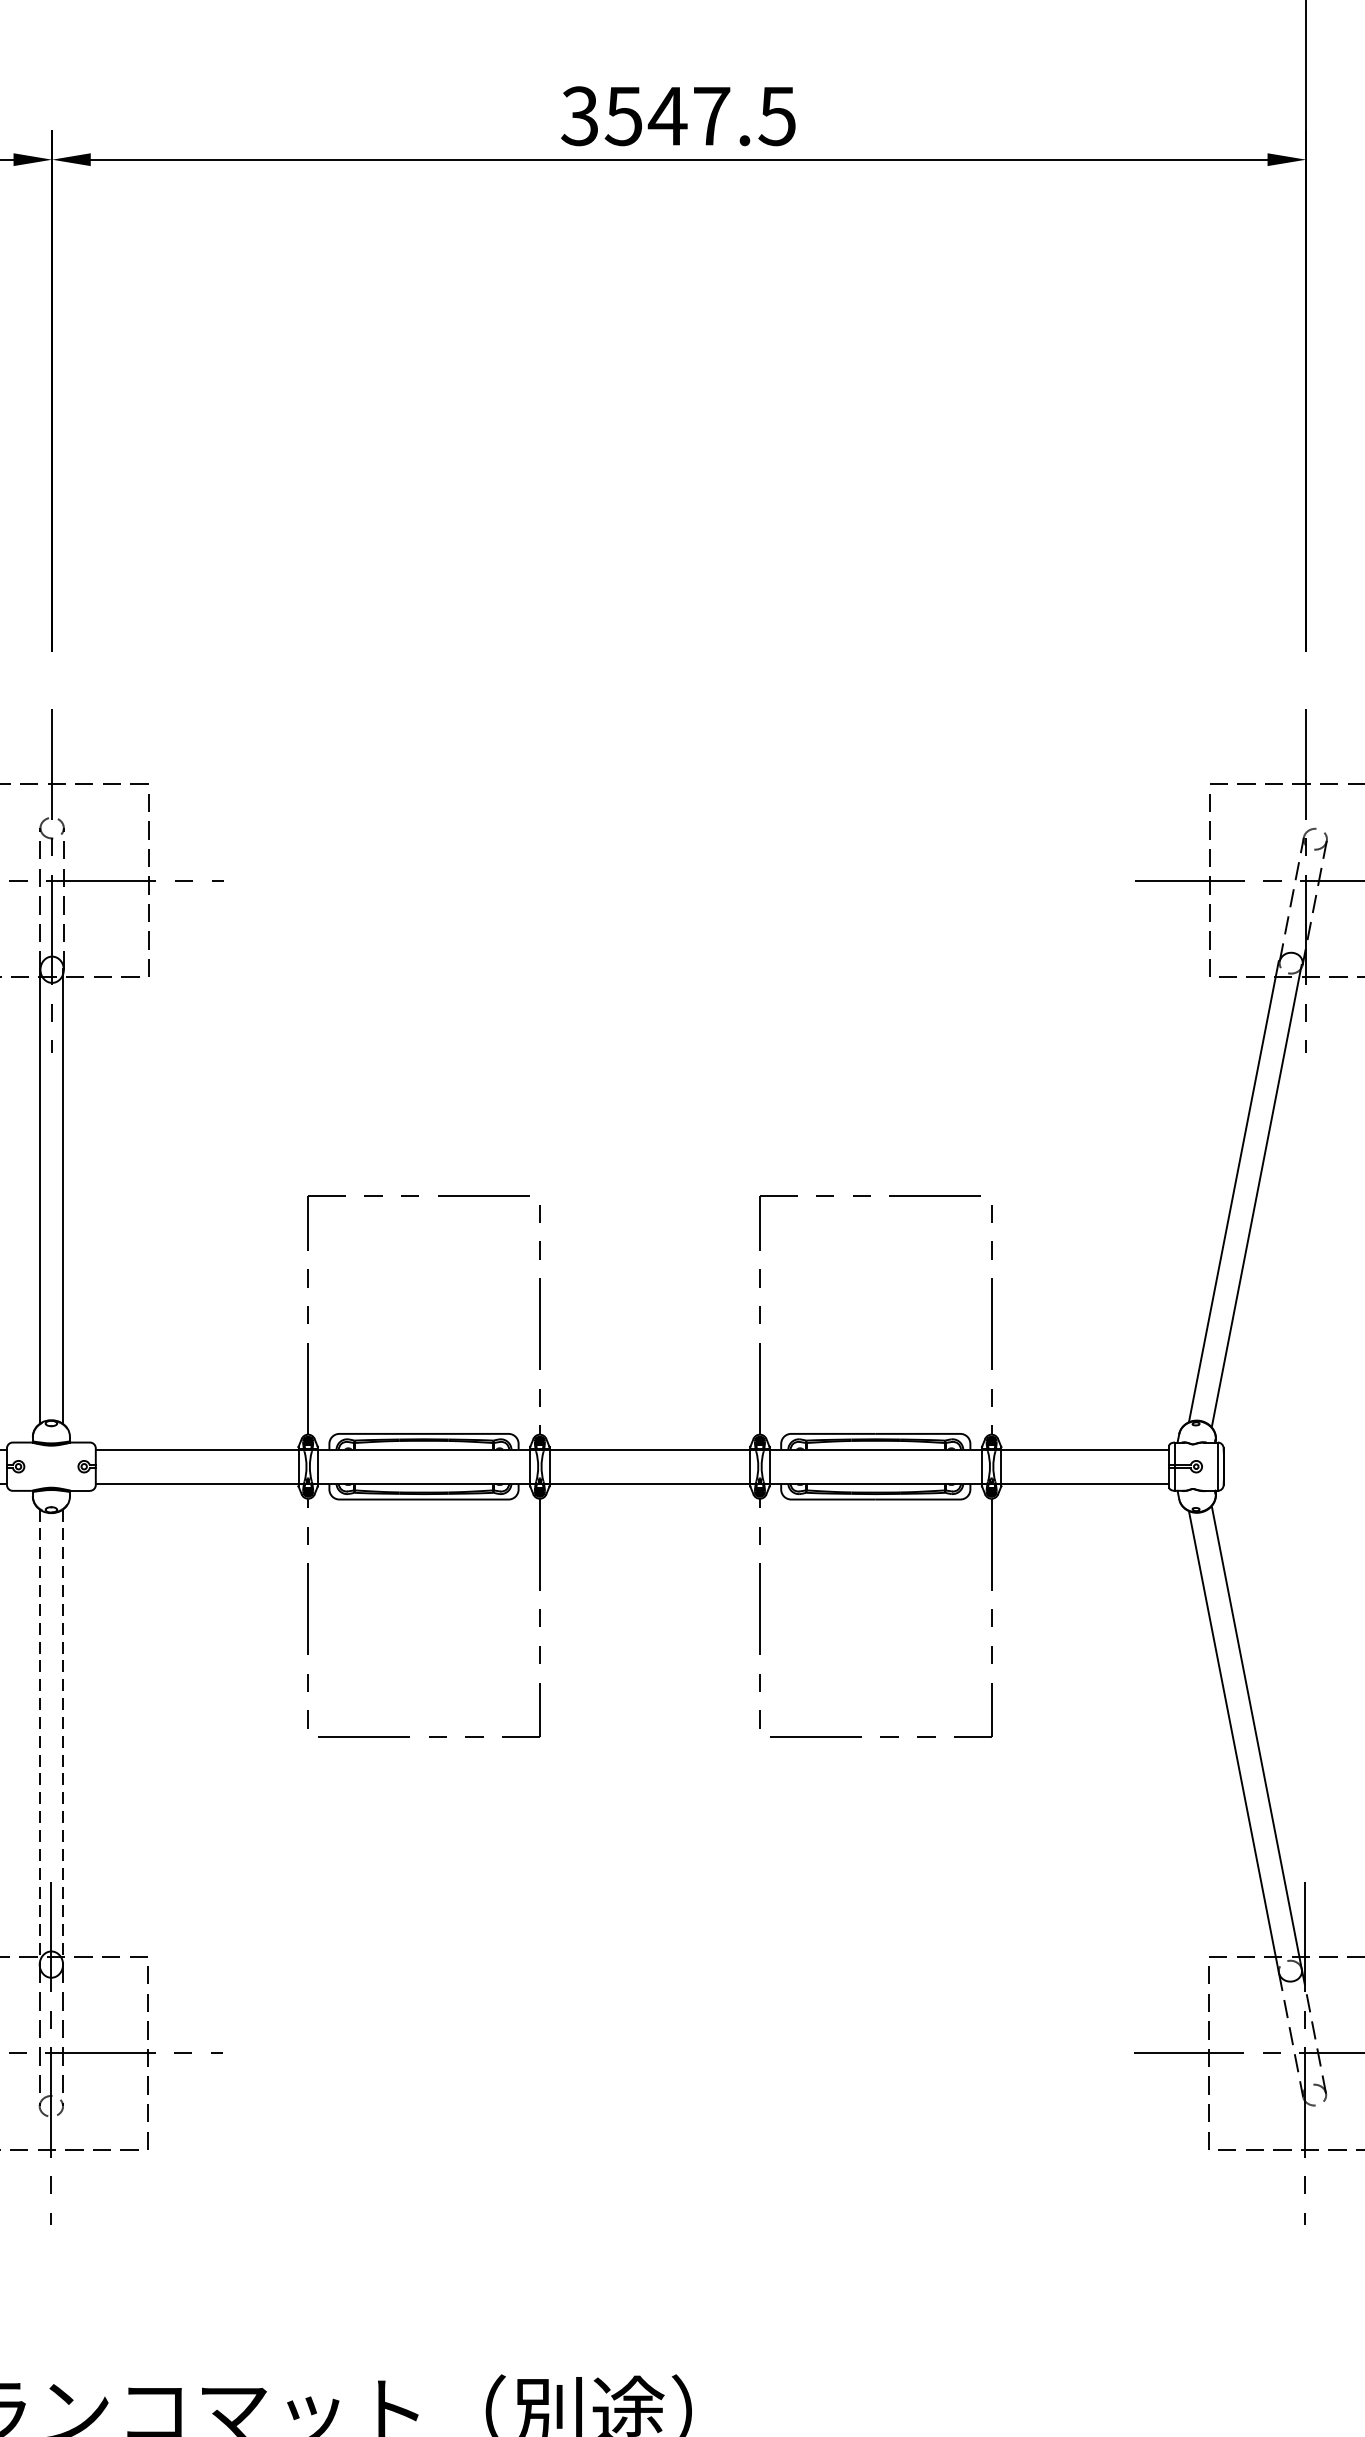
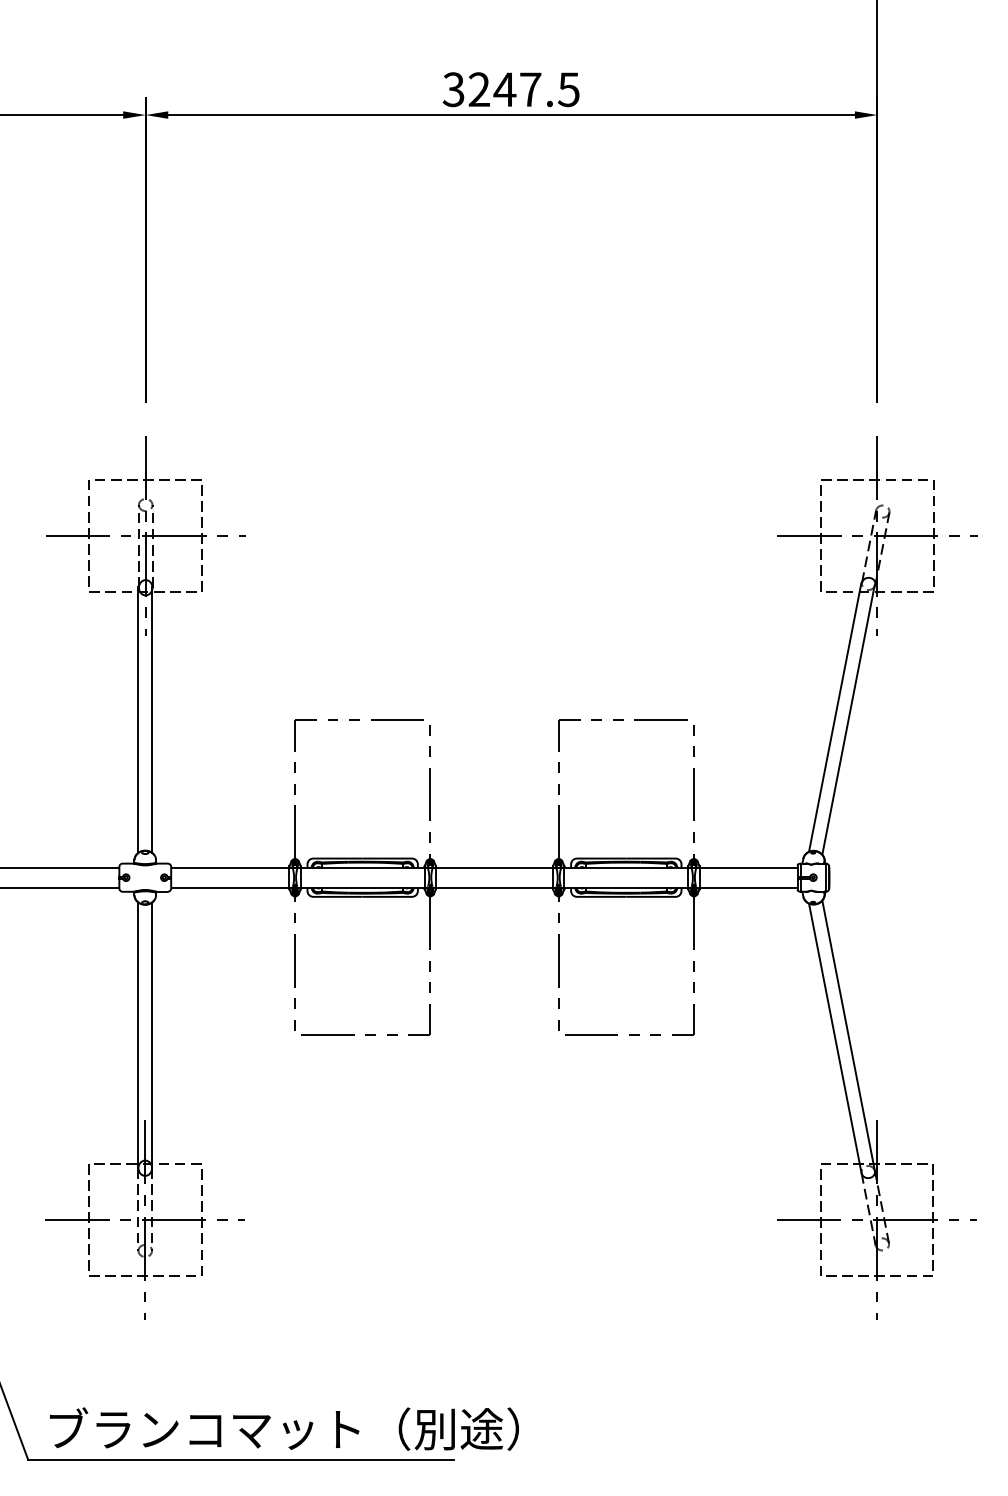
text: (622, 115) -> (478, 89), 3547.5 -> 3247.5
line: (39, 1737) -> (138, 1035), dashed -> solid
line: (63, 1737) -> (152, 1035), dashed -> solid

